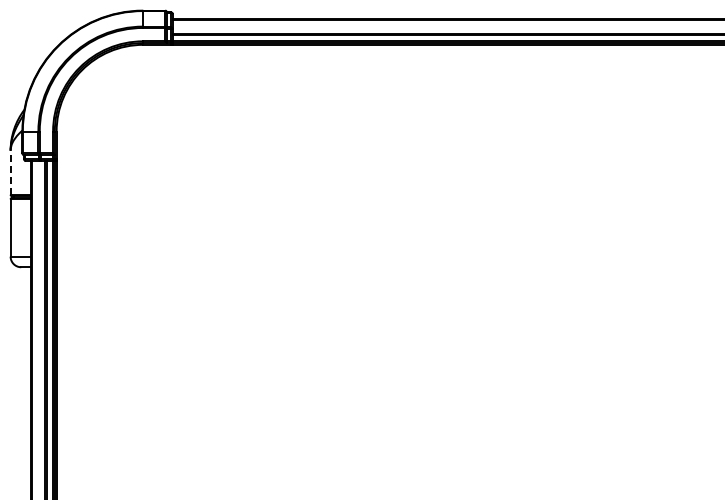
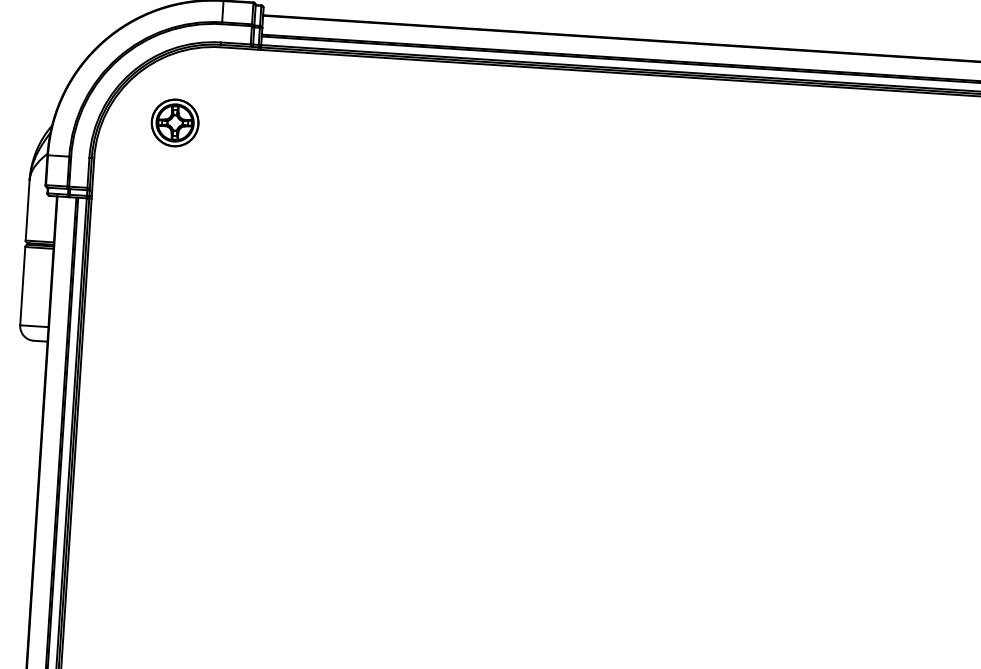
part: (113, 102) -> (174, 123), added
line: (10, 172) -> (27, 210), dashed -> solid

